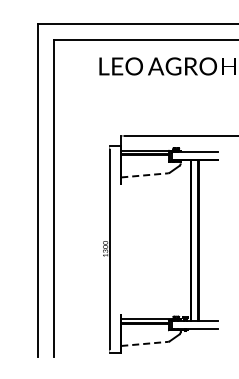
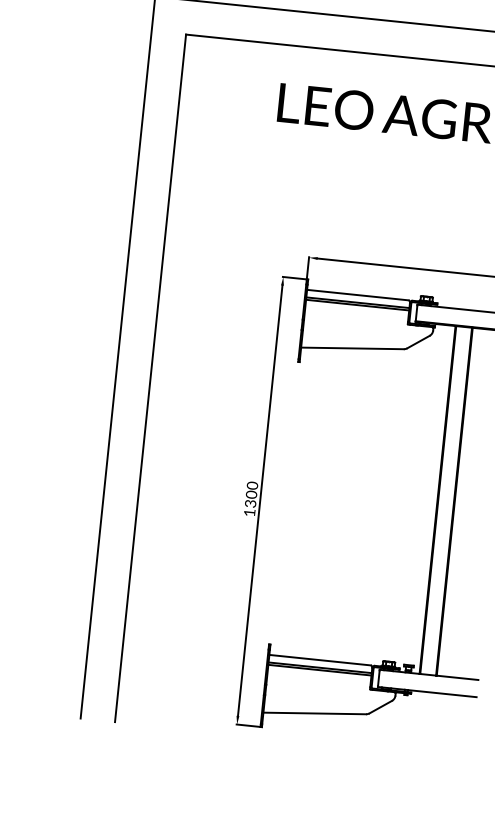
line: (144, 175) -> (351, 348), dashed -> solid
line: (144, 343) -> (314, 712), dashed -> solid

